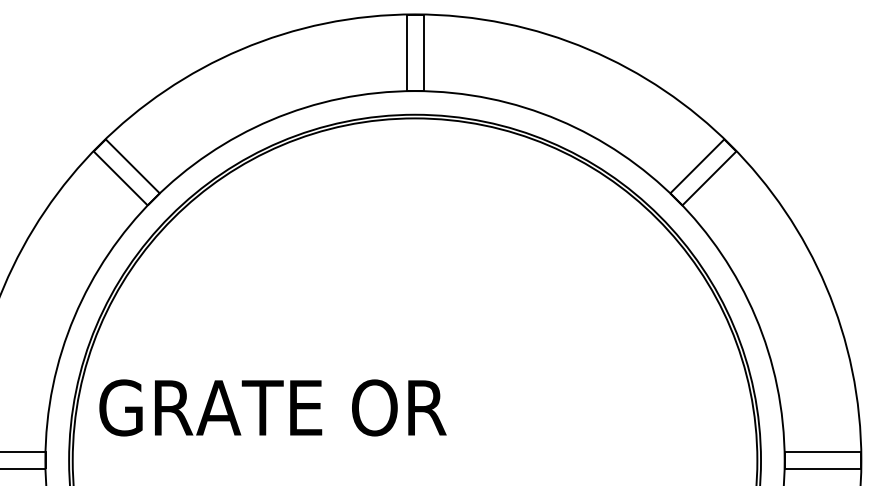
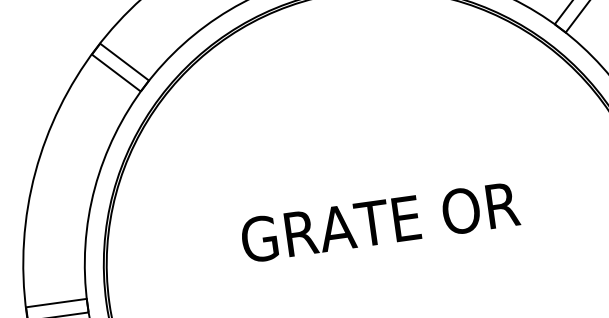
text: (272, 407) -> (379, 222), moved

